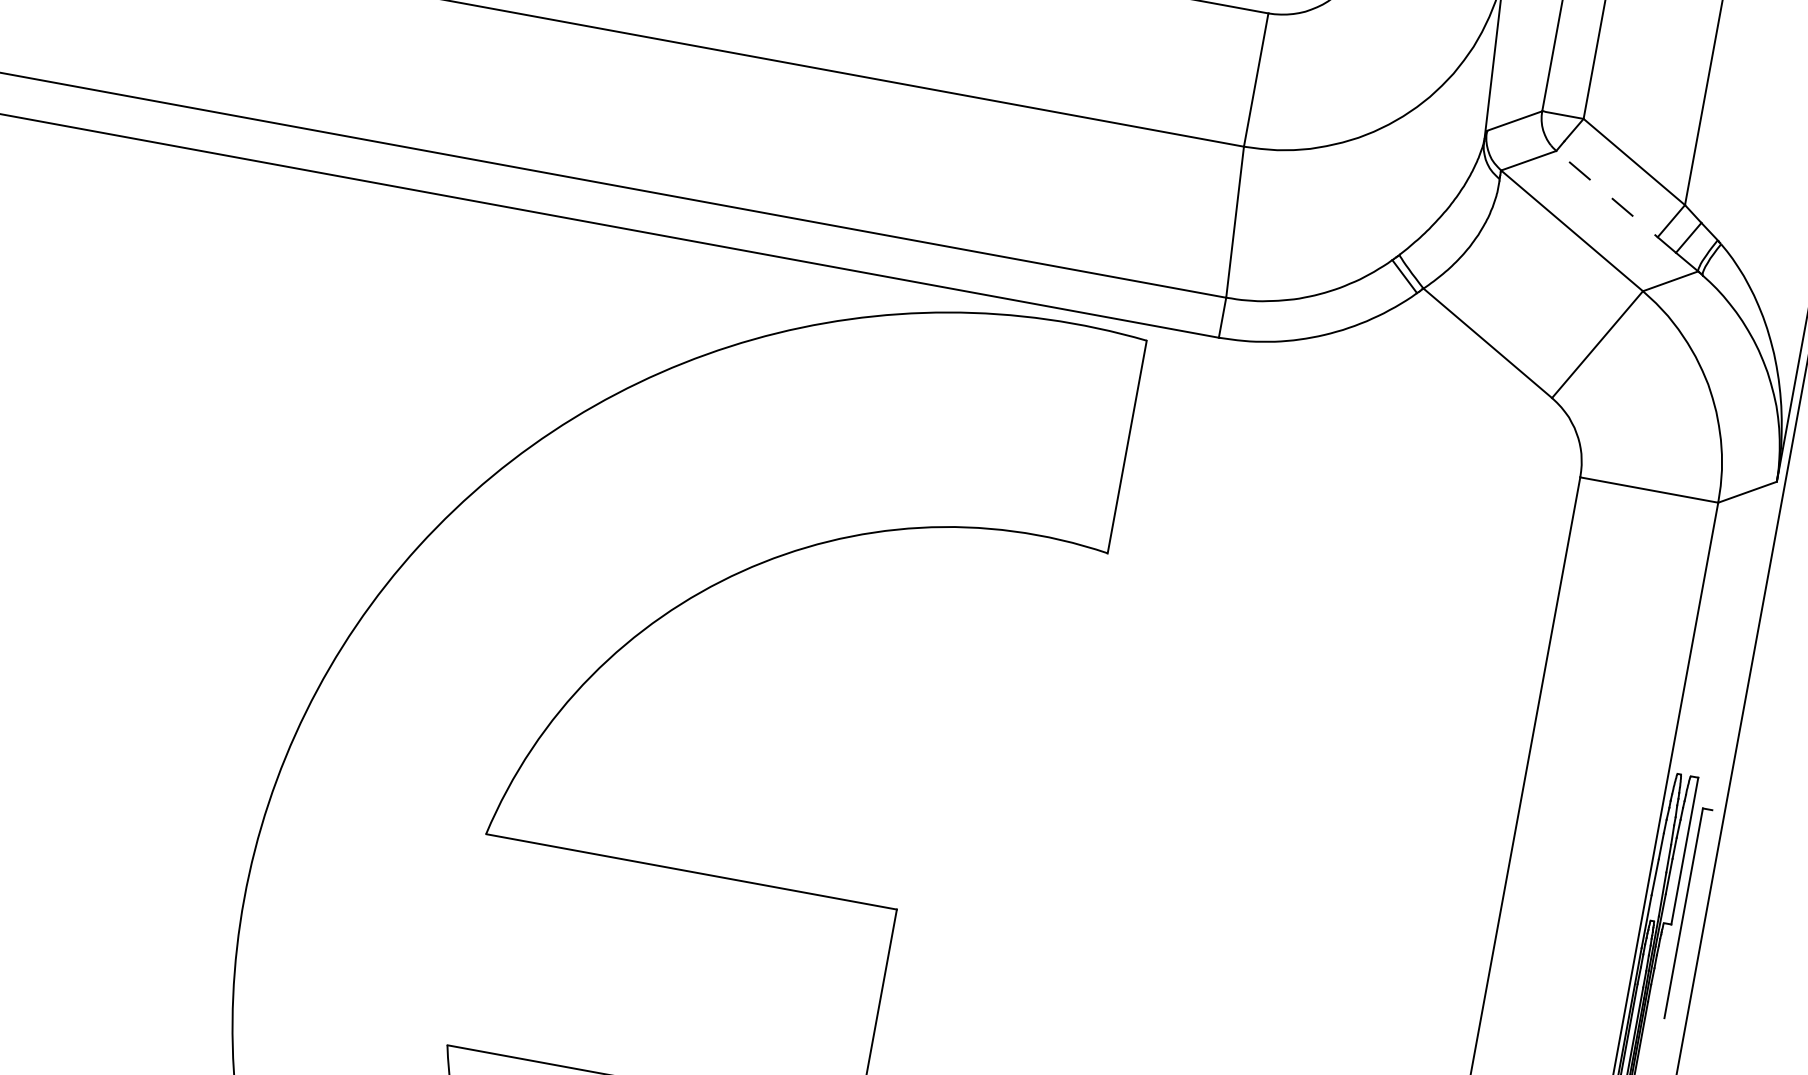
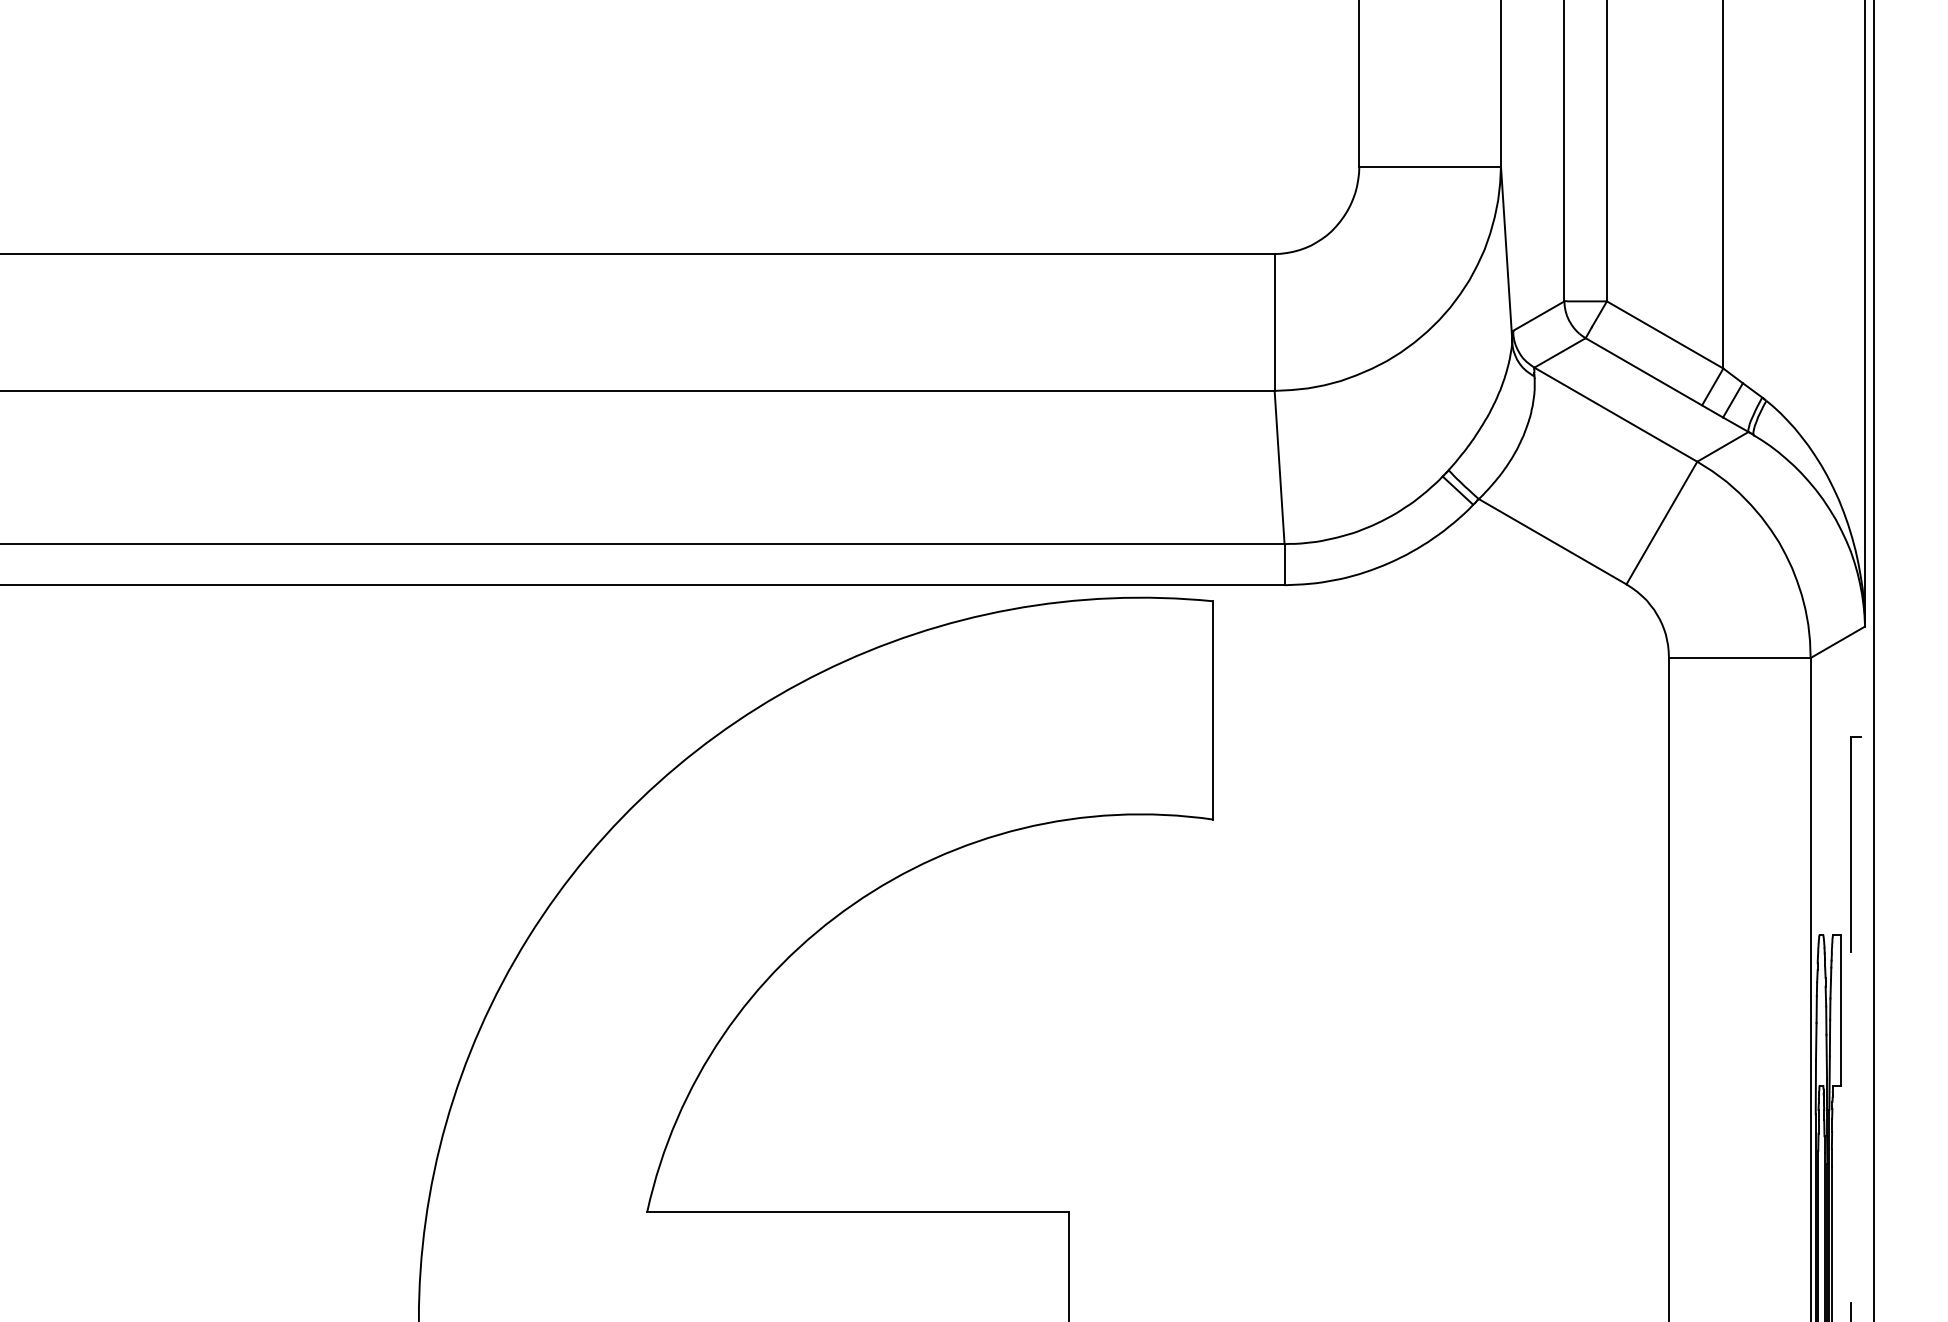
line: (1615, 201) -> (1653, 377), dashed -> solid
part: (1687, 914) -> (1855, 844), moved

